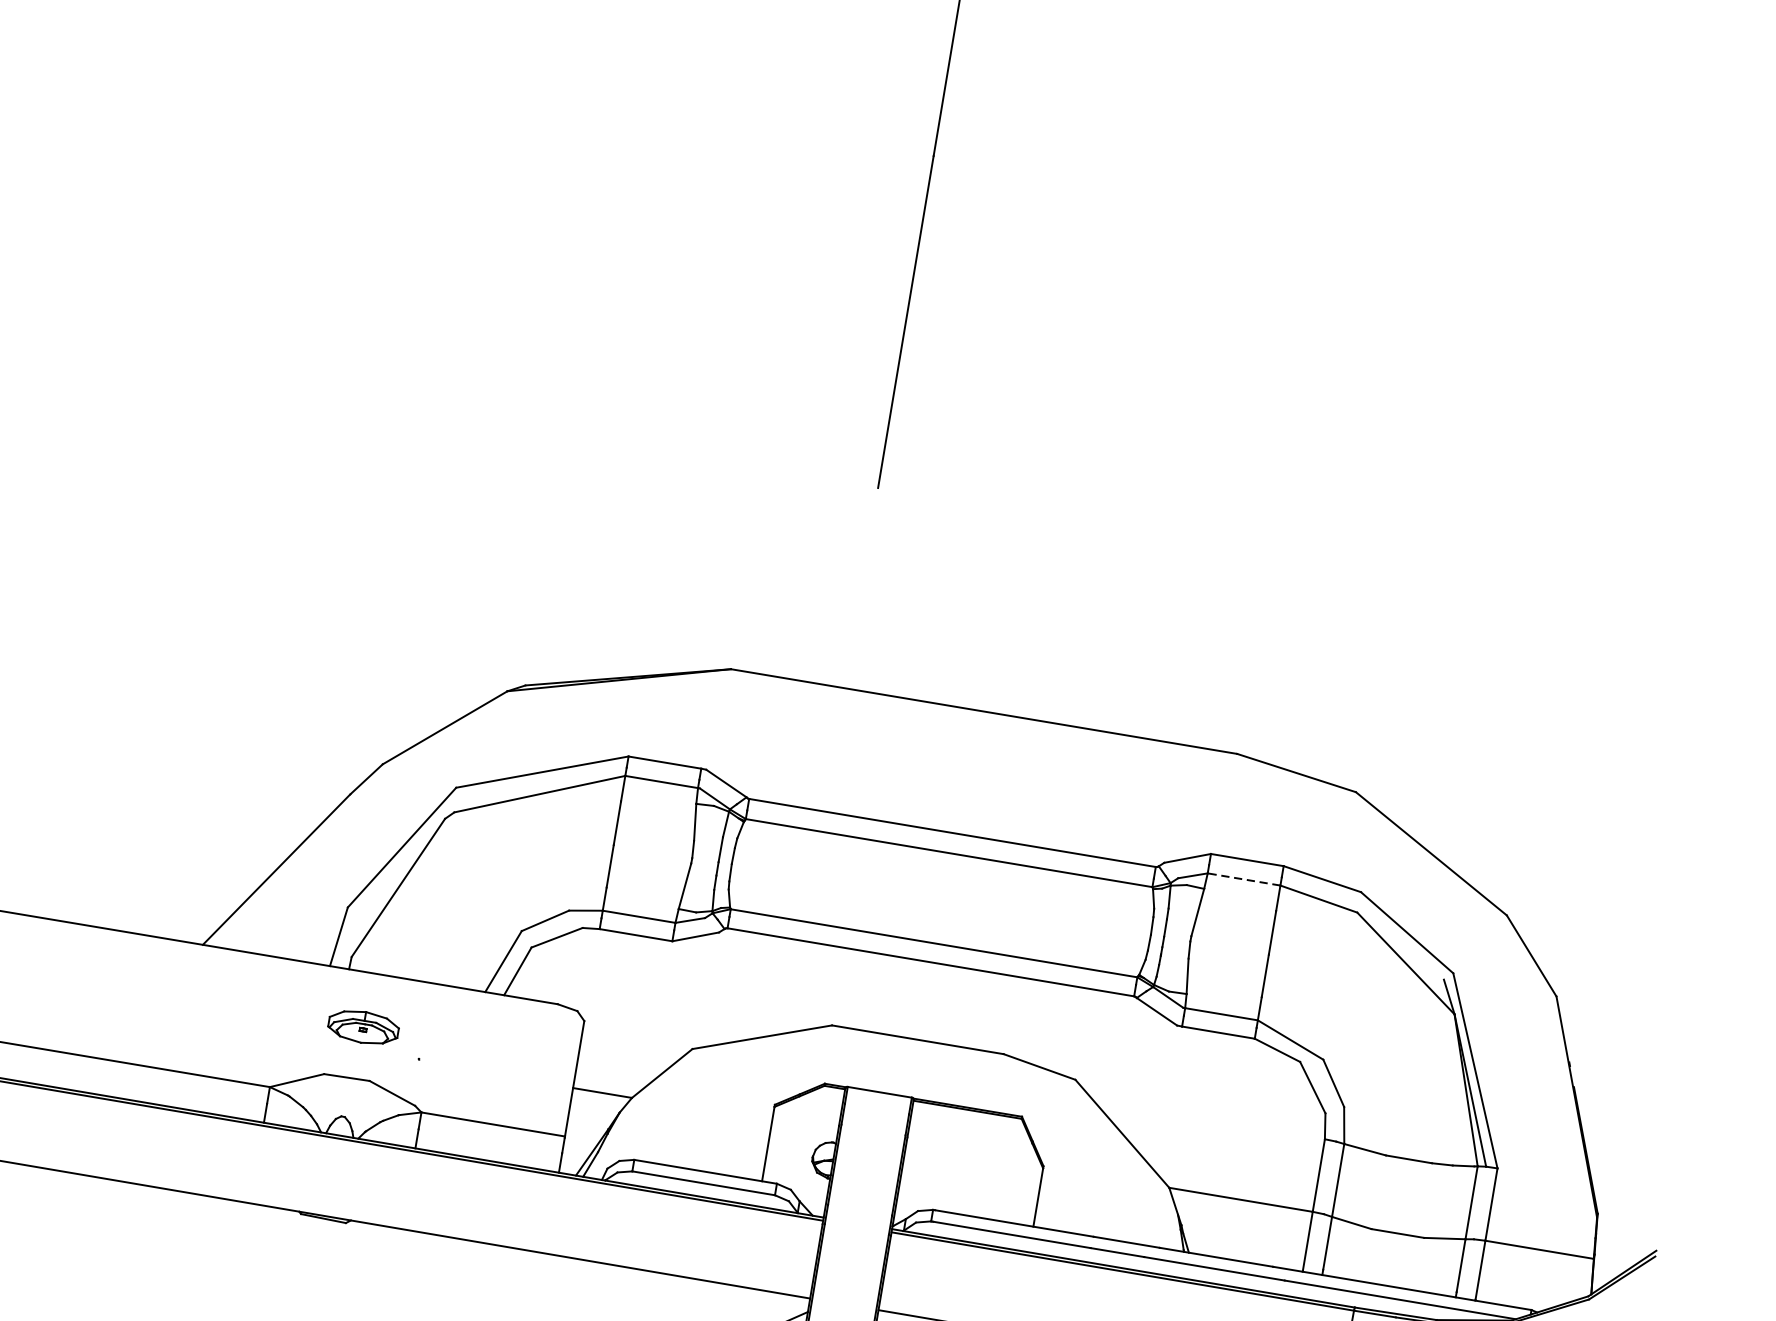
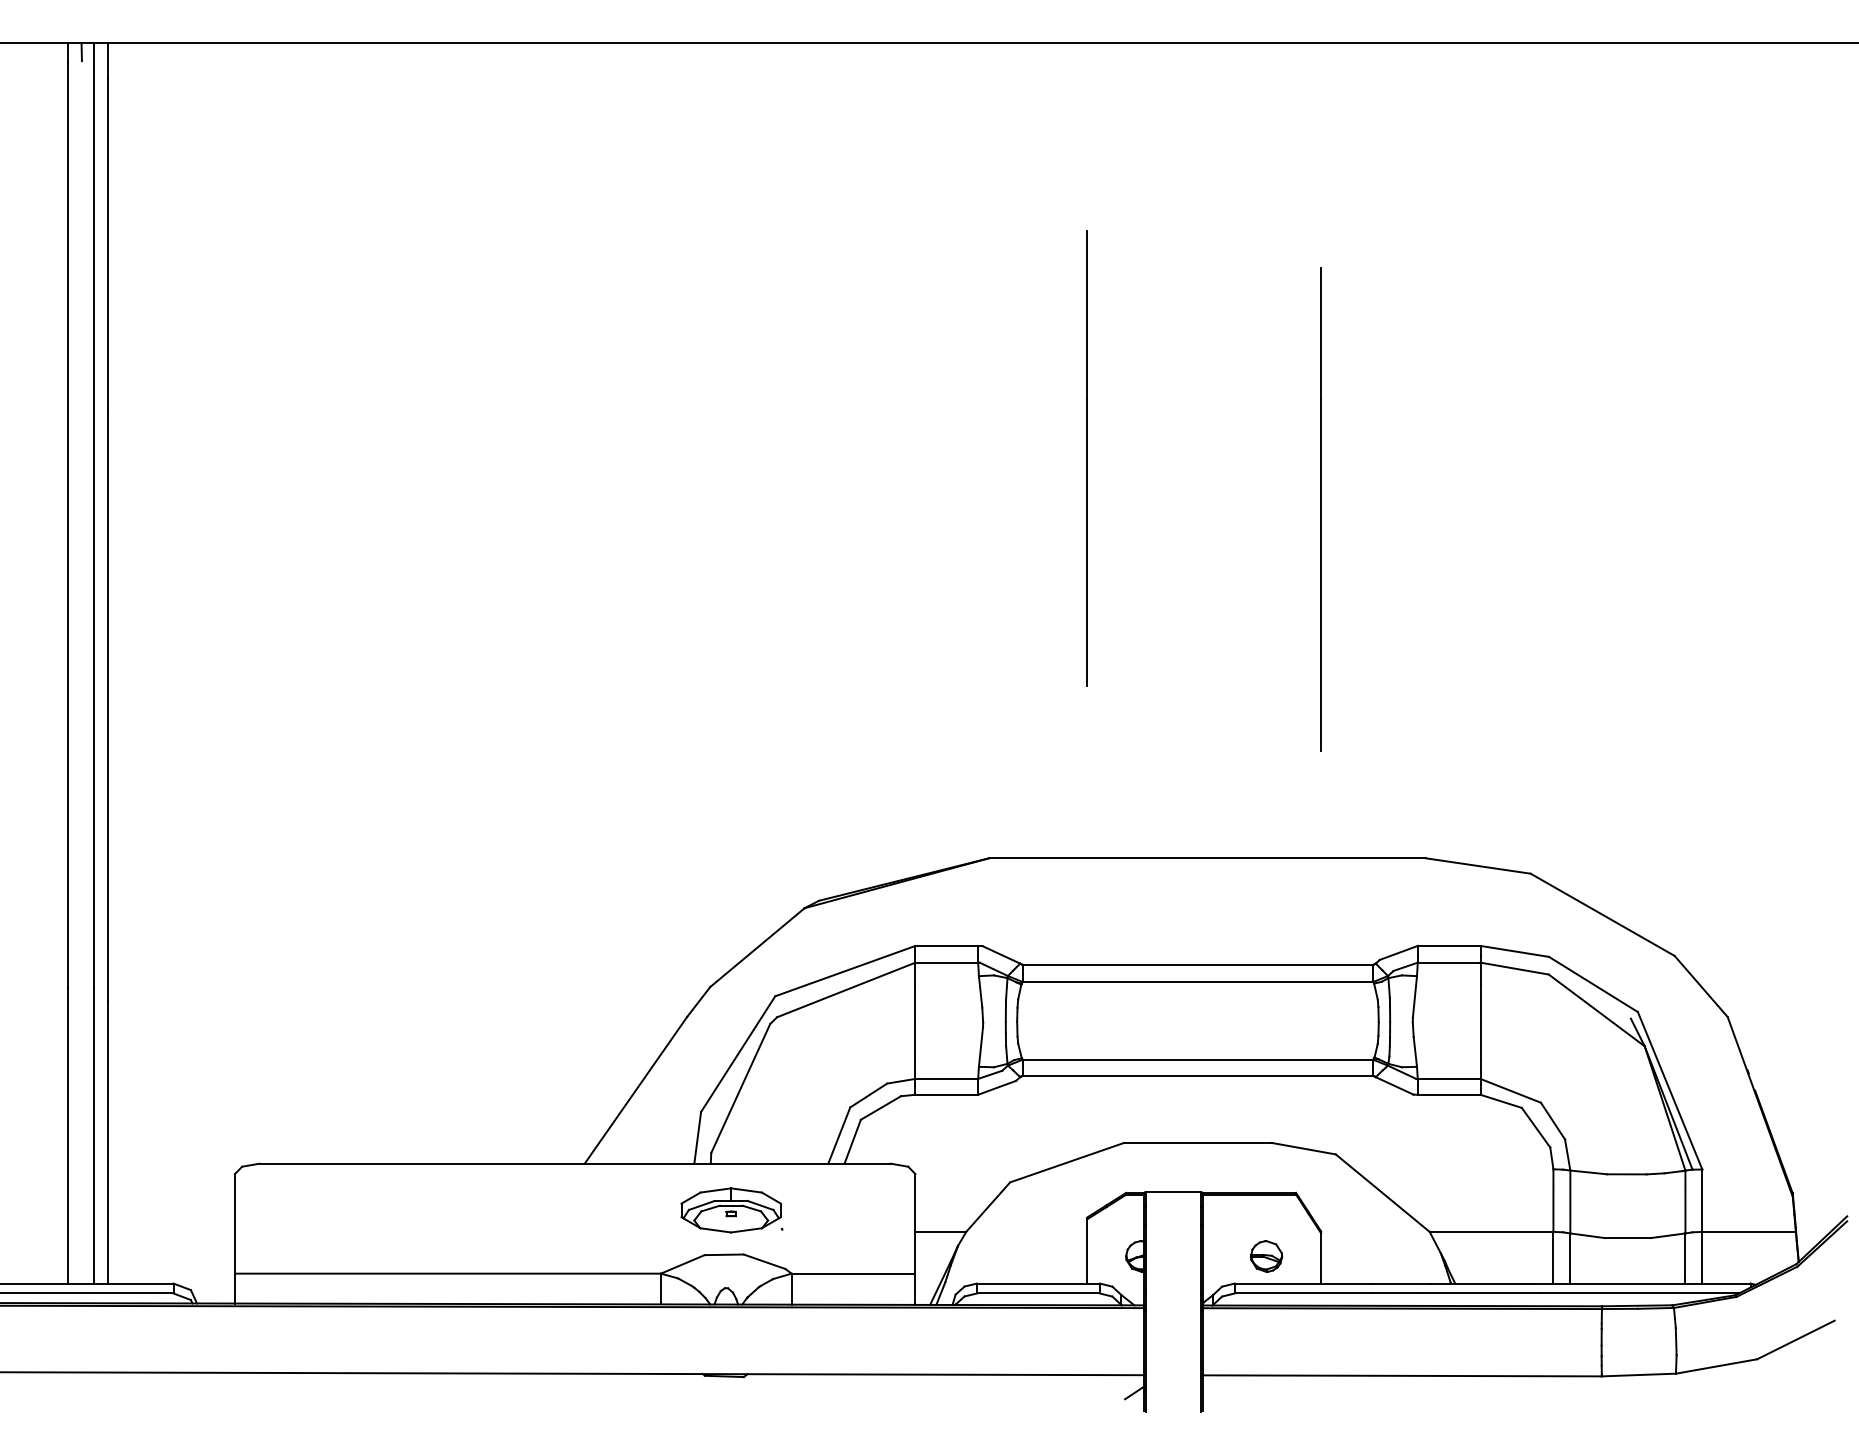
line: (1182, 329) -> (1320, 509), added
line: (1243, 879) -> (1448, 962), dashed -> solid
part: (362, 1027) -> (730, 1210), size x1.67
part: (975, 1184) -> (1266, 1256), added

